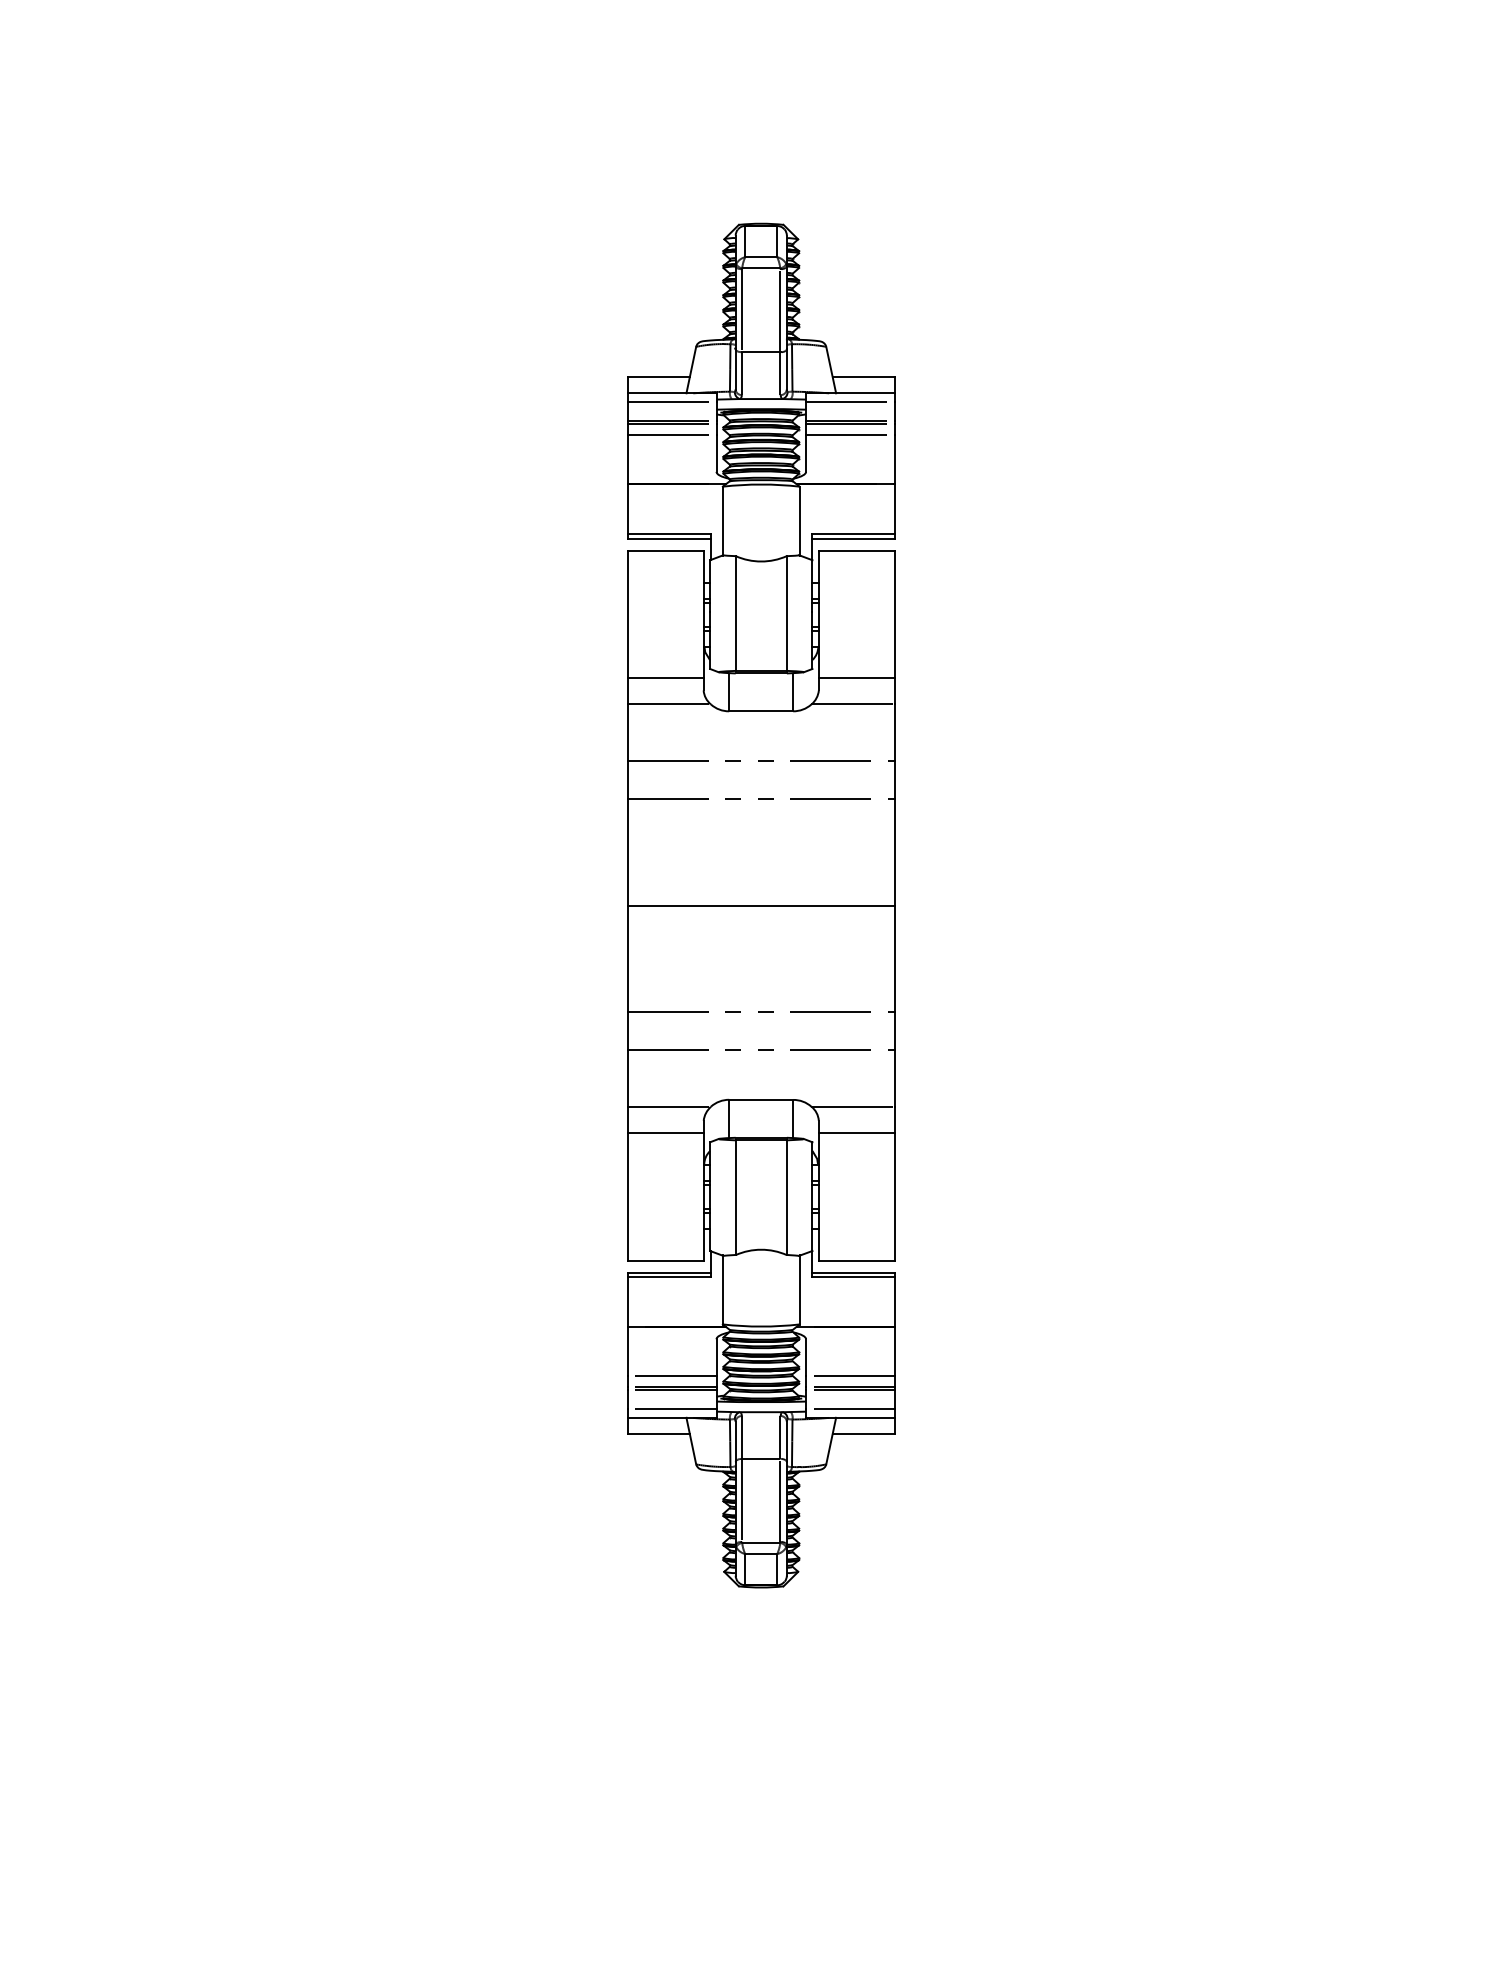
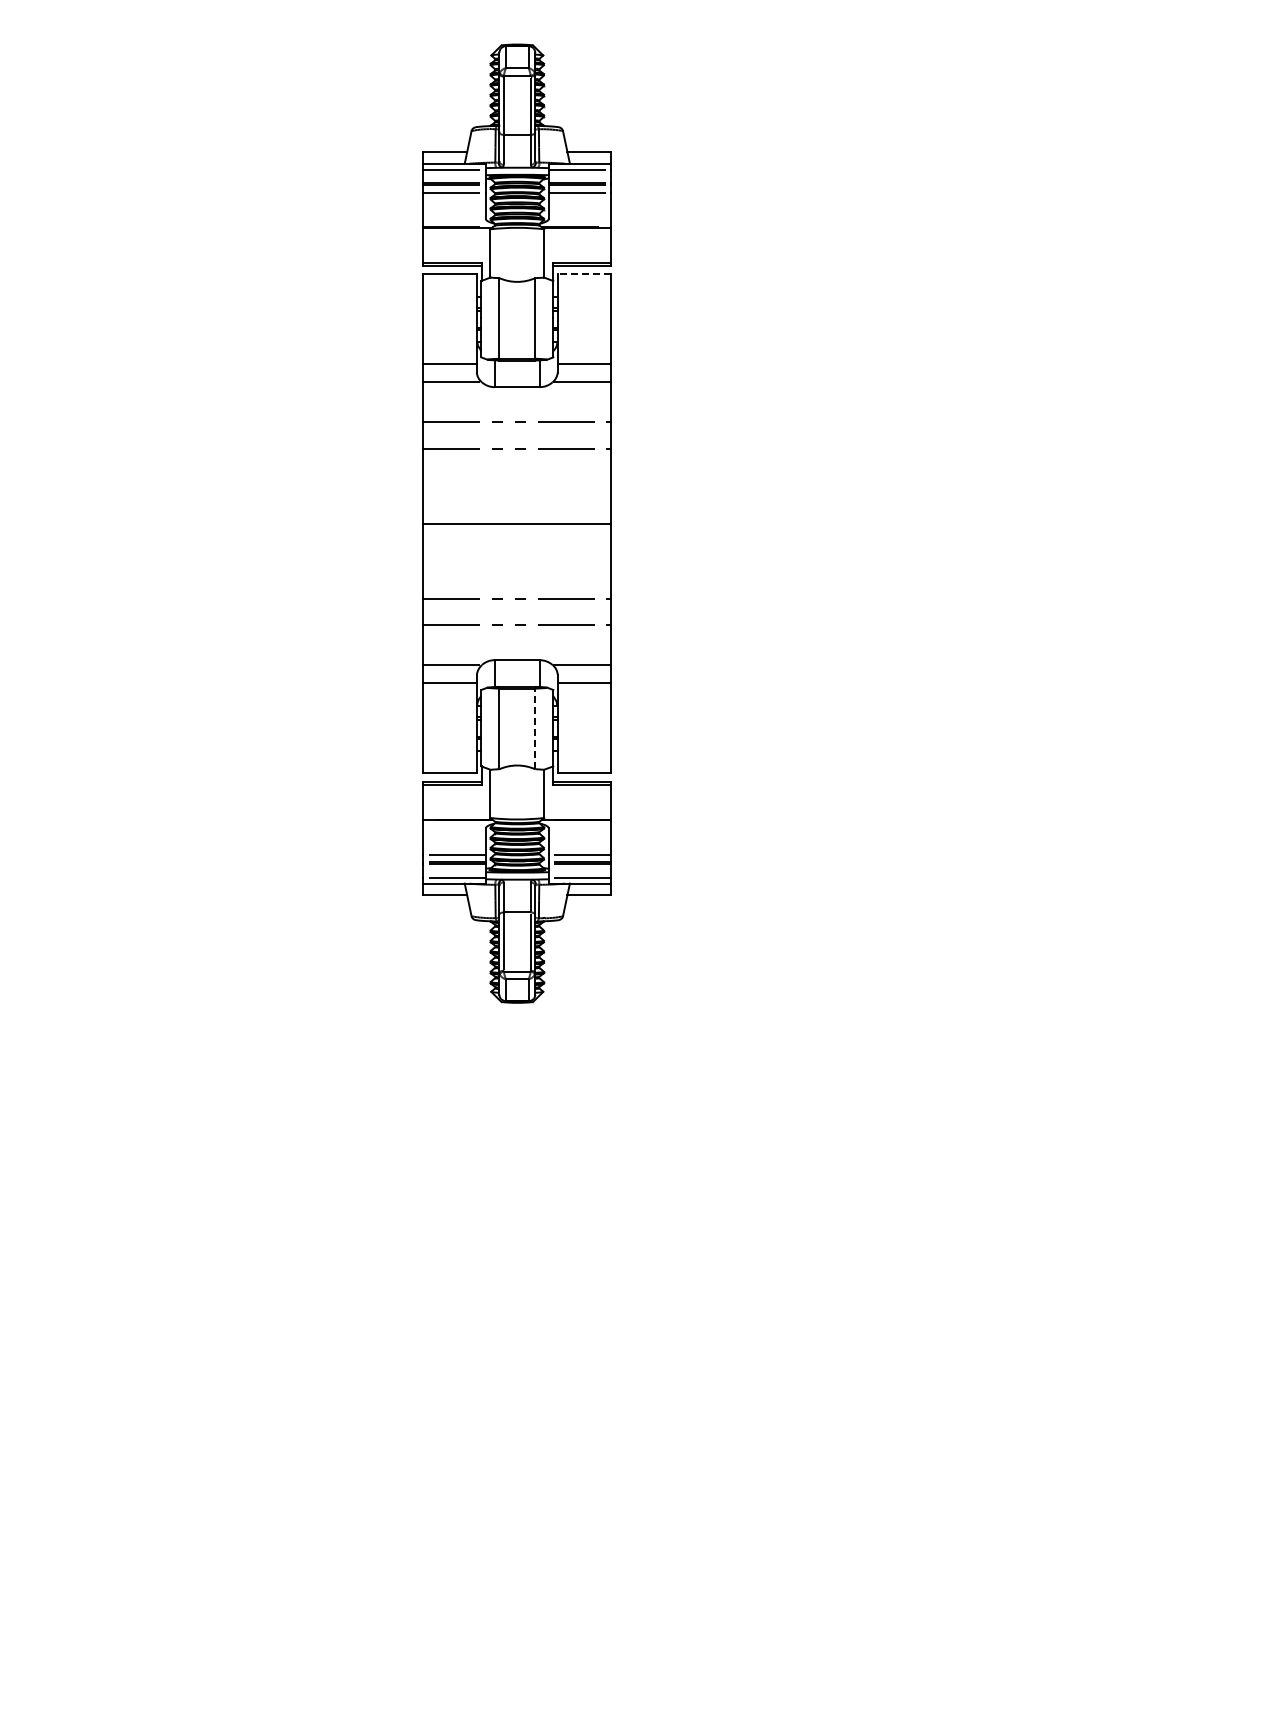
line: (856, 550) -> (584, 274), solid -> dashed
line: (787, 1197) -> (535, 728), solid -> dashed

